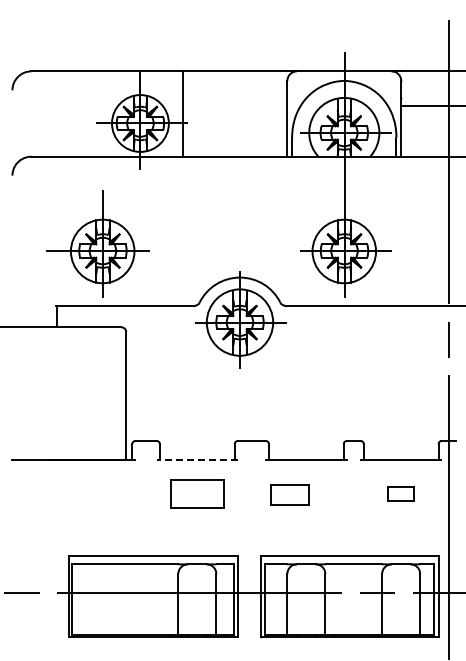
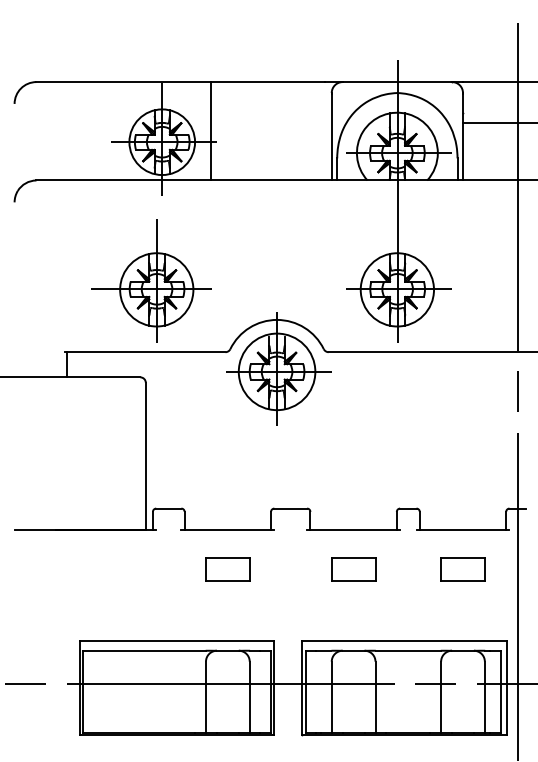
part: (97, 243) -> (150, 280), moved
line: (196, 460) -> (226, 530), dashed -> solid
part: (196, 493) -> (226, 569), size x0.71
part: (400, 493) -> (462, 569), size x1.43
part: (289, 494) -> (352, 569), moved

